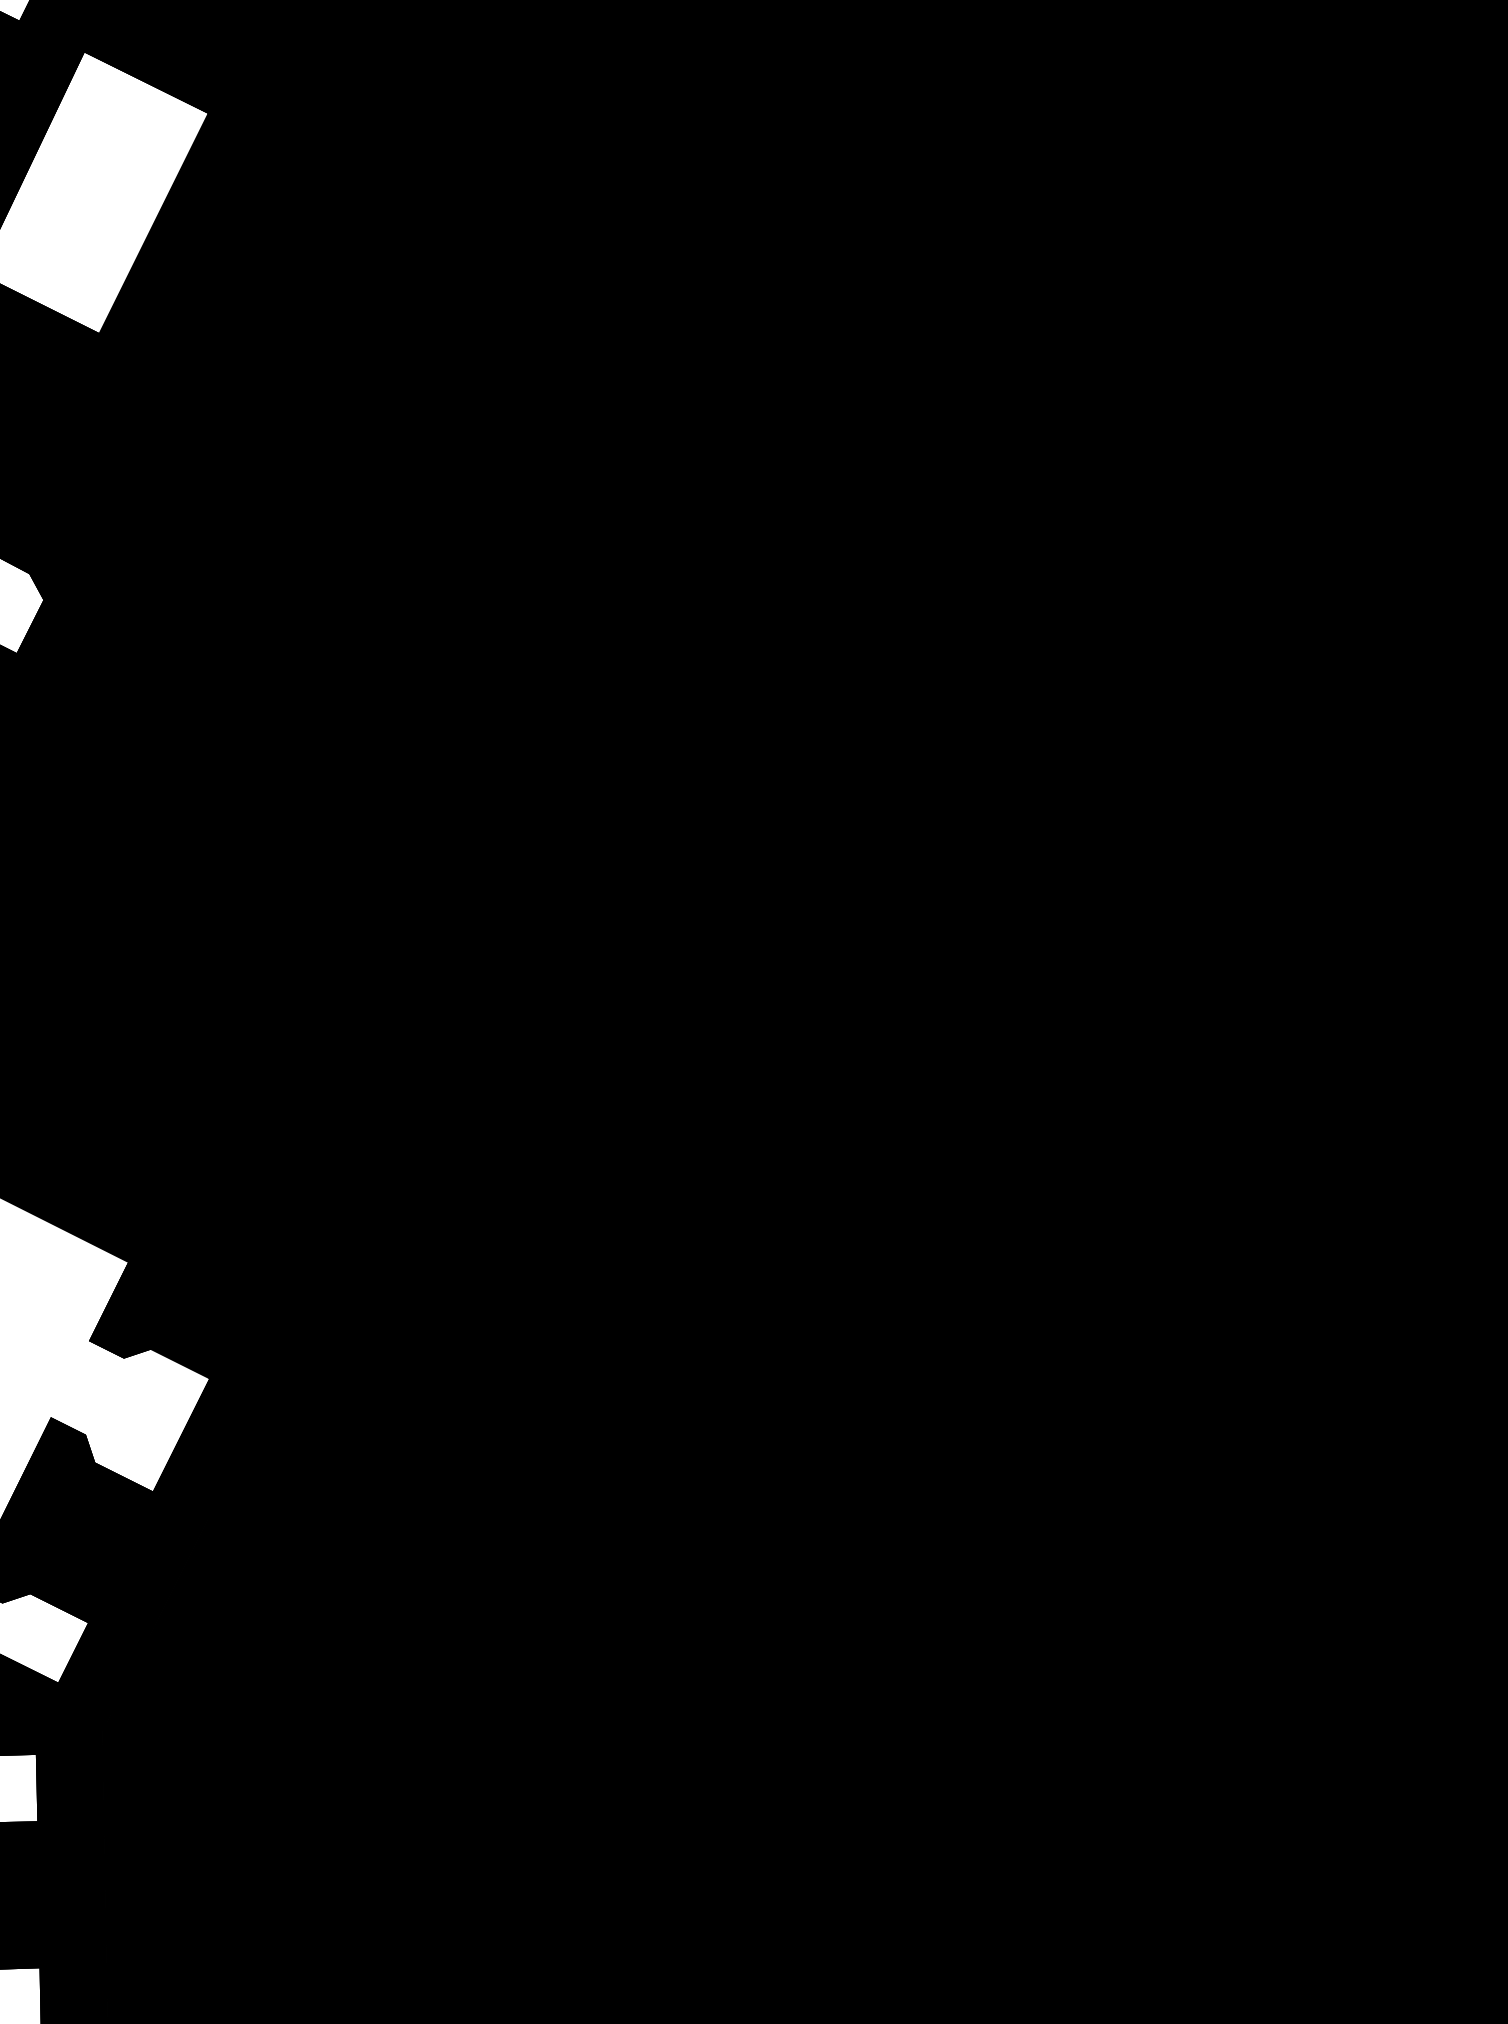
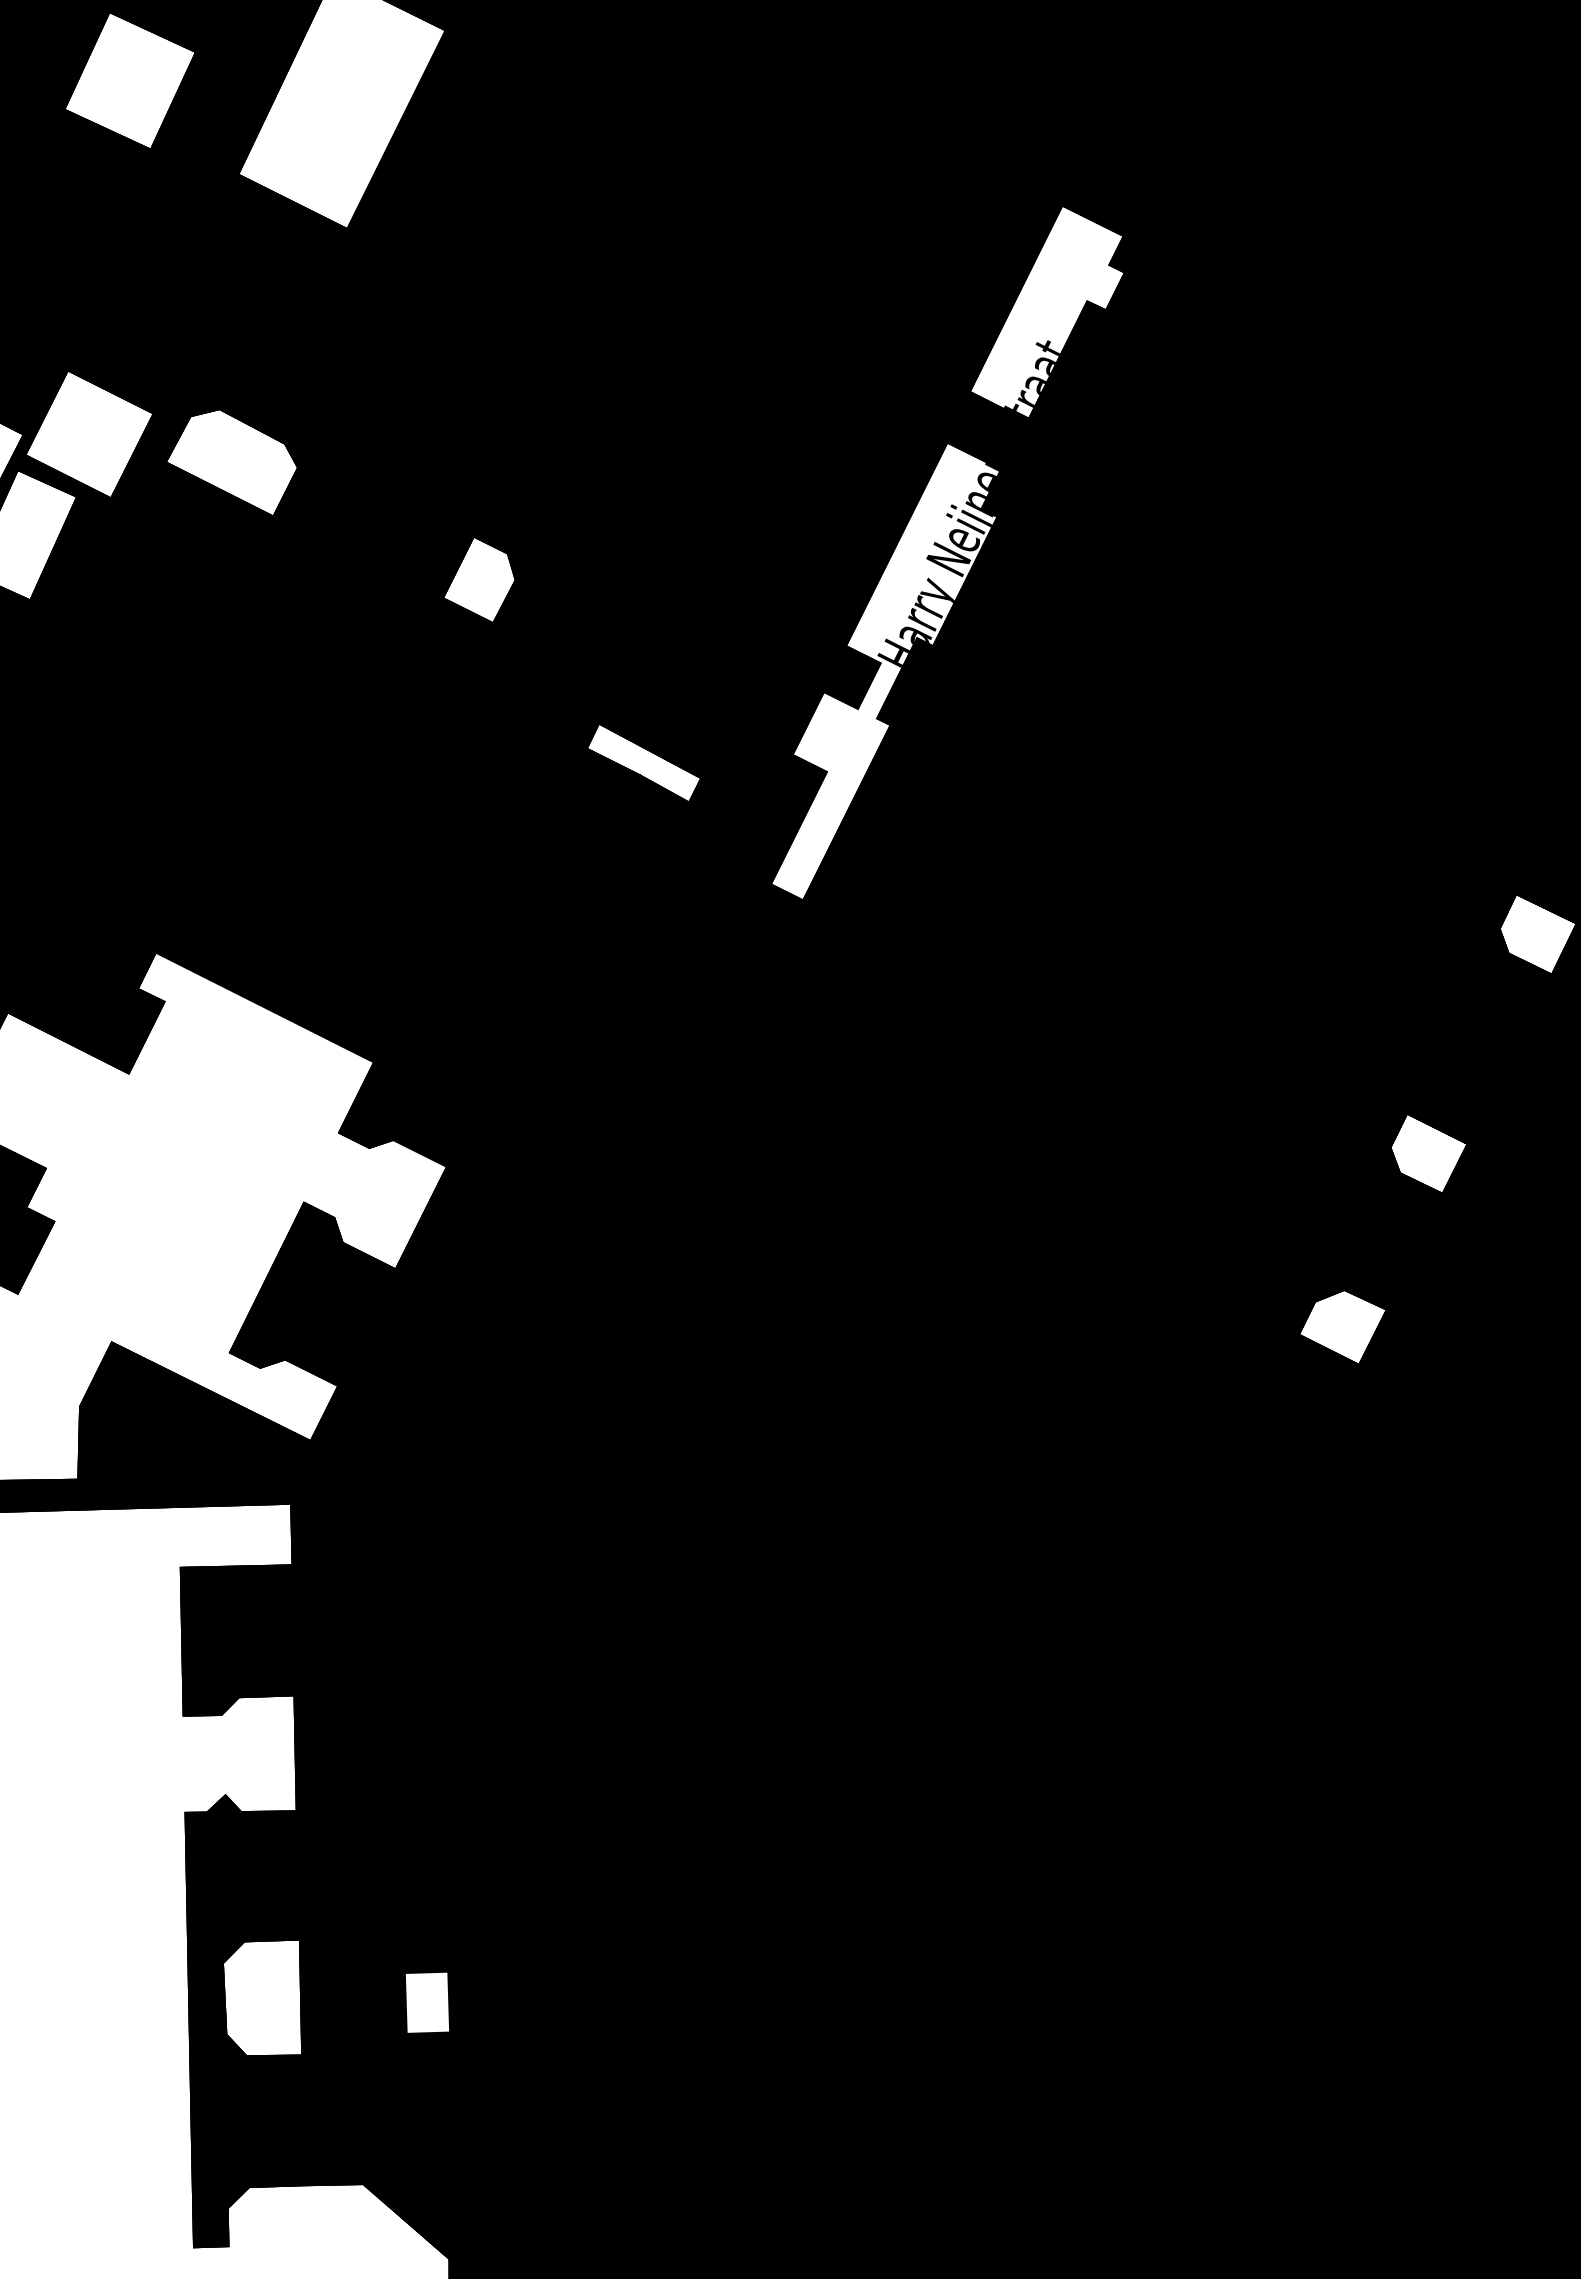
fill: (878, 428) -> (1046, 313), removed
fill: (245, 724) -> (478, 579), removed
fill: (698, 826) -> (885, 671), removed
fill: (429, 928) -> (643, 762), removed
fill: (1424, 1119) -> (1537, 934), removed
fill: (1303, 1363) -> (1428, 1153), removed
fill: (1207, 1556) -> (1342, 1326), removed

